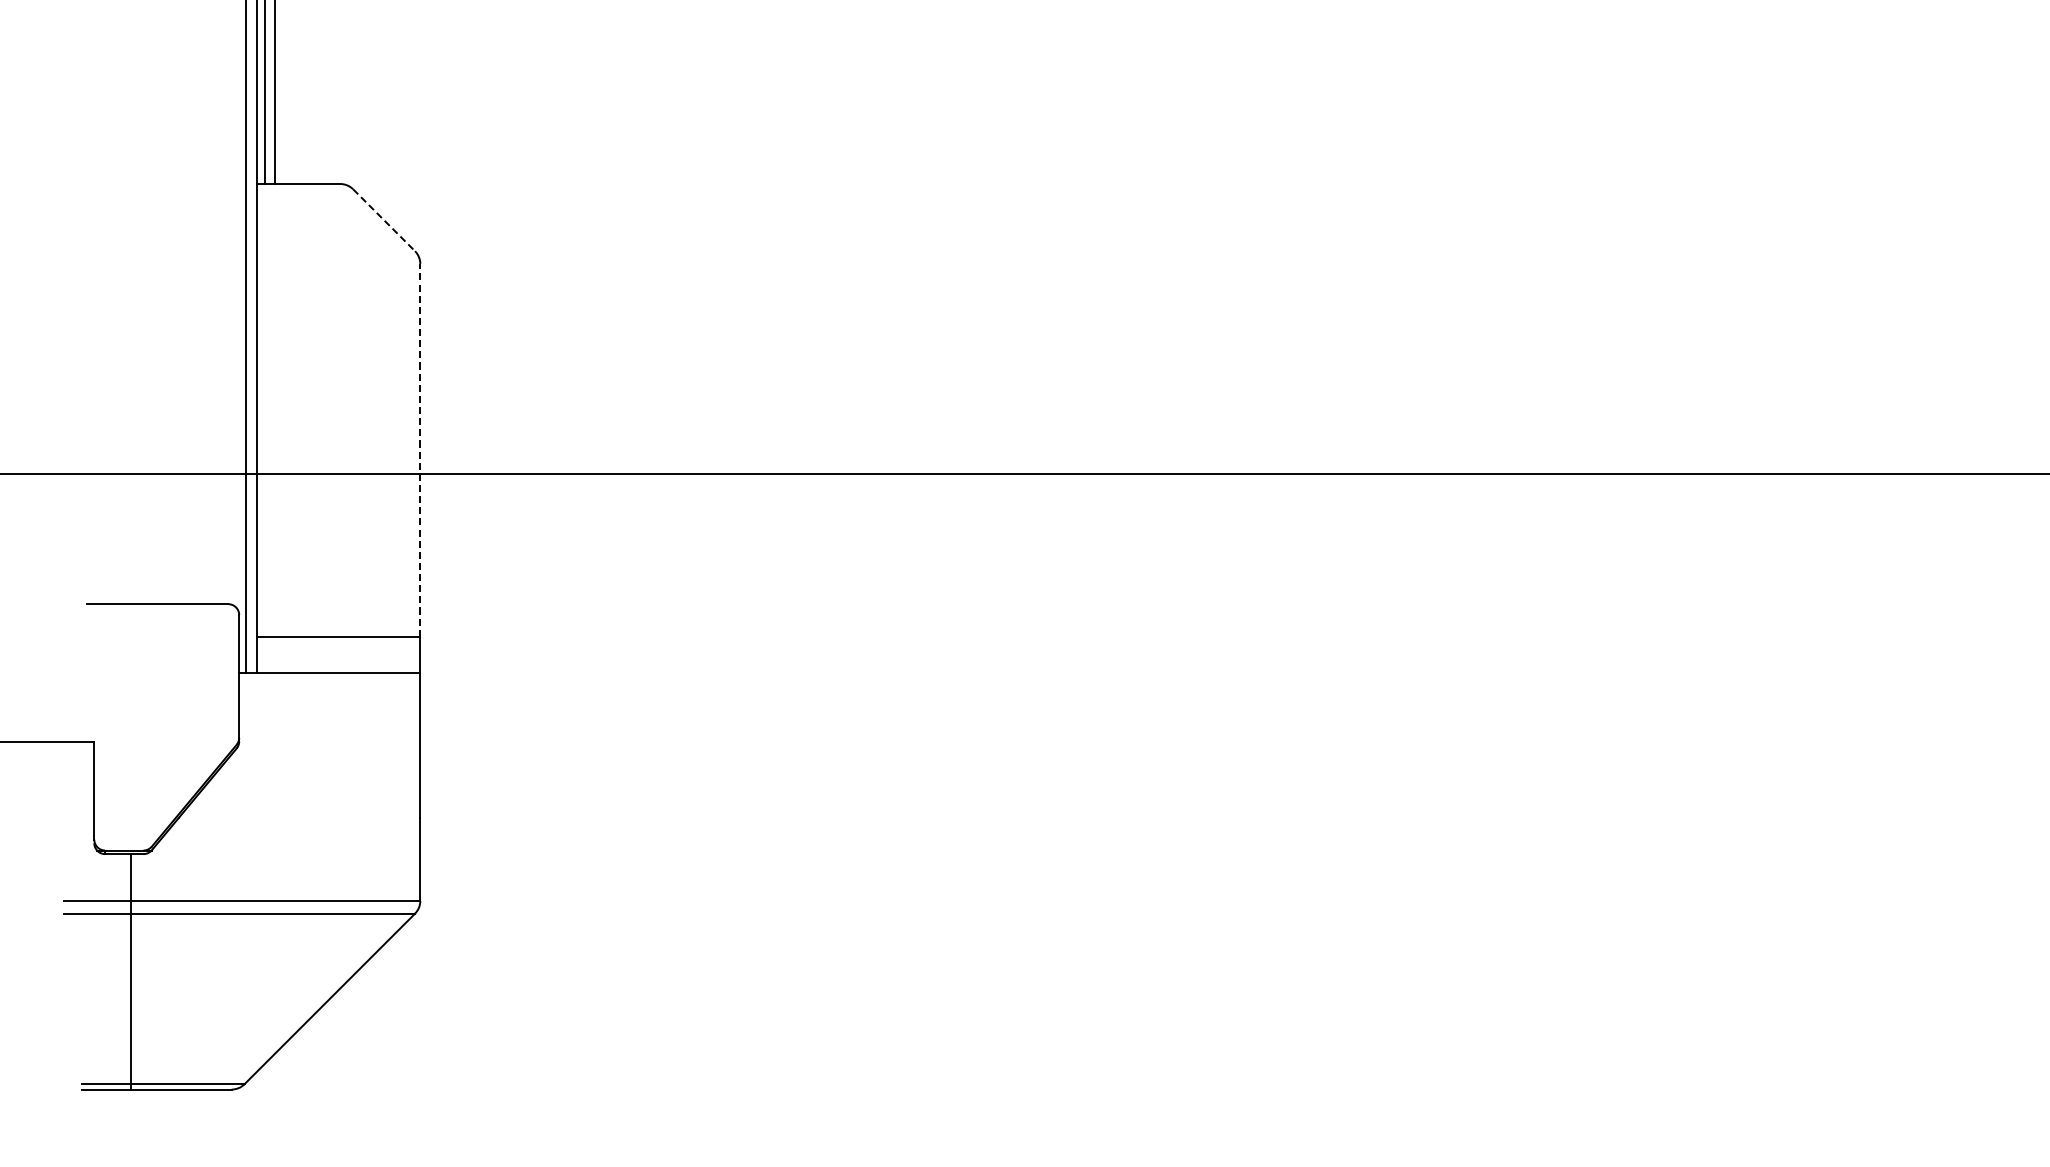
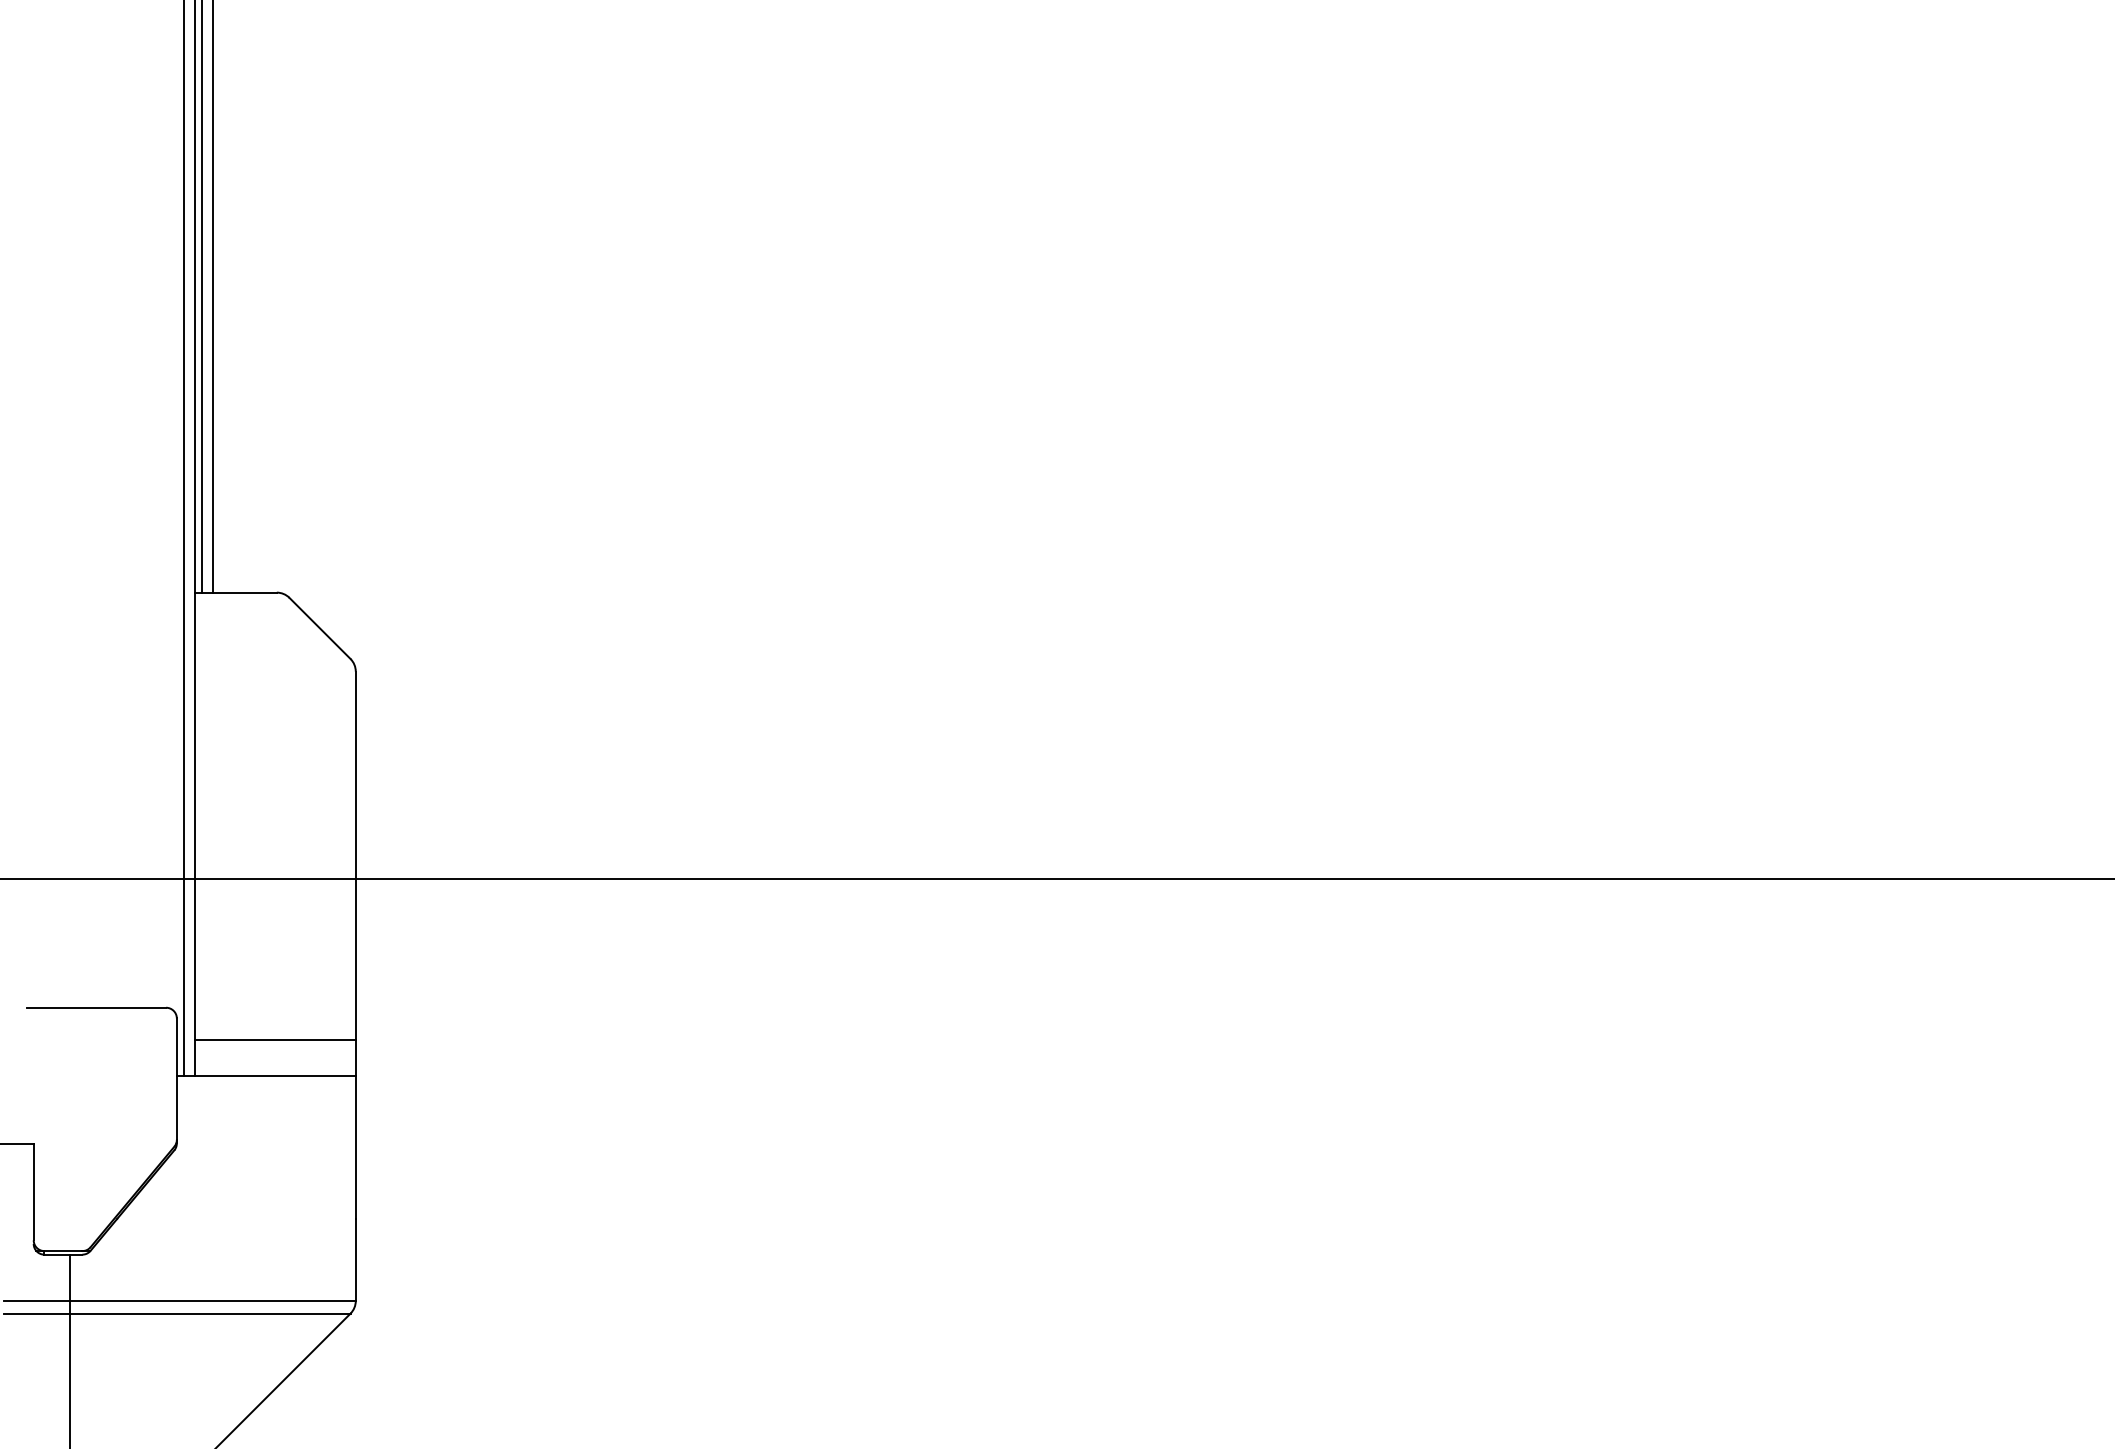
line: (384, 220) -> (320, 628), dashed -> solid
line: (420, 450) -> (355, 855), dashed -> solid

